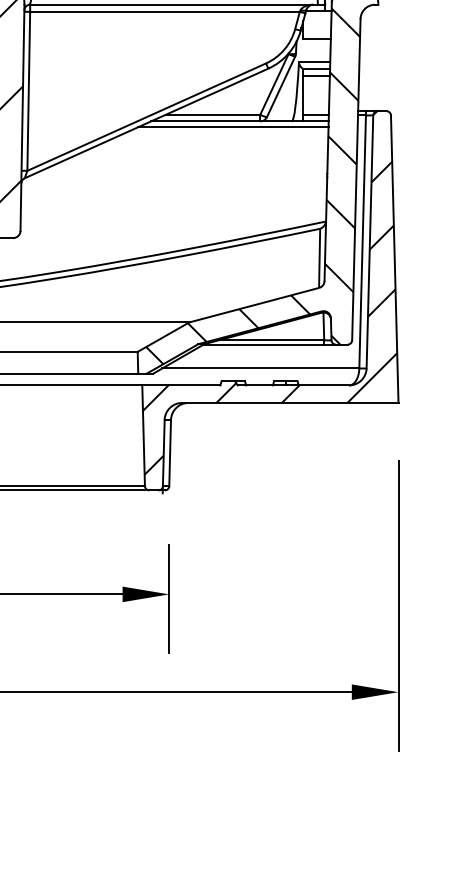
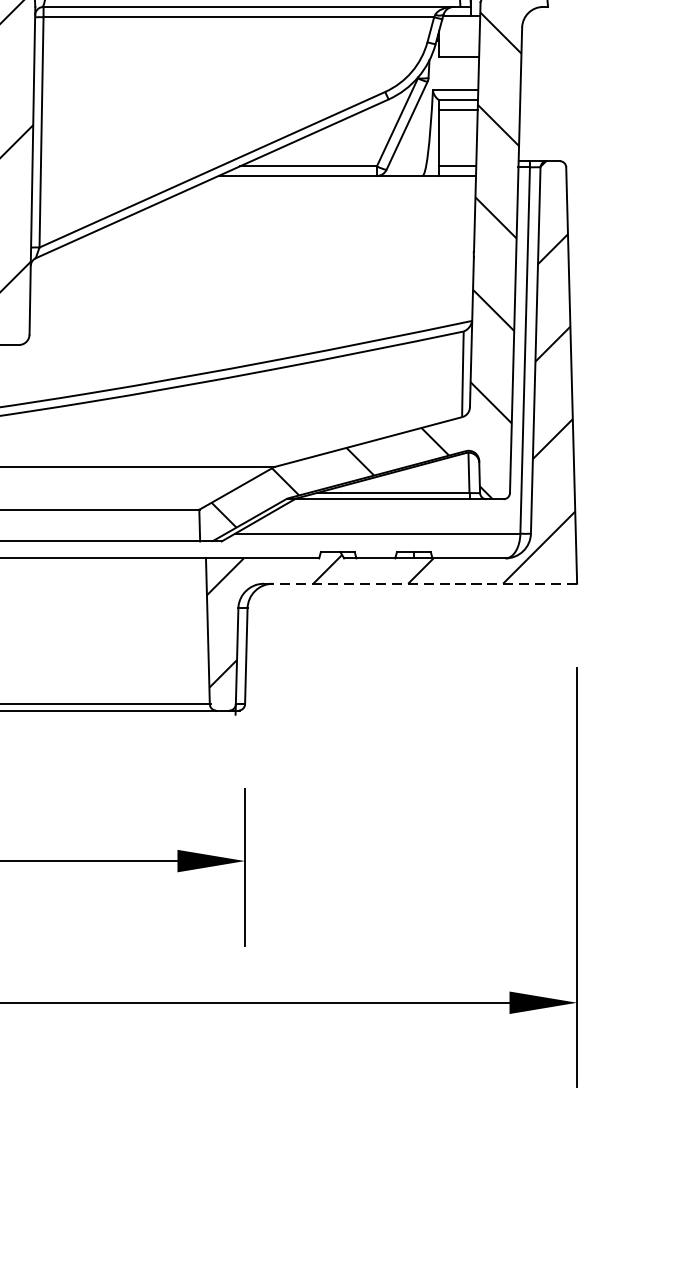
line: (232, 127) -> (336, 184), removed
line: (289, 402) -> (419, 583), solid -> dashed

